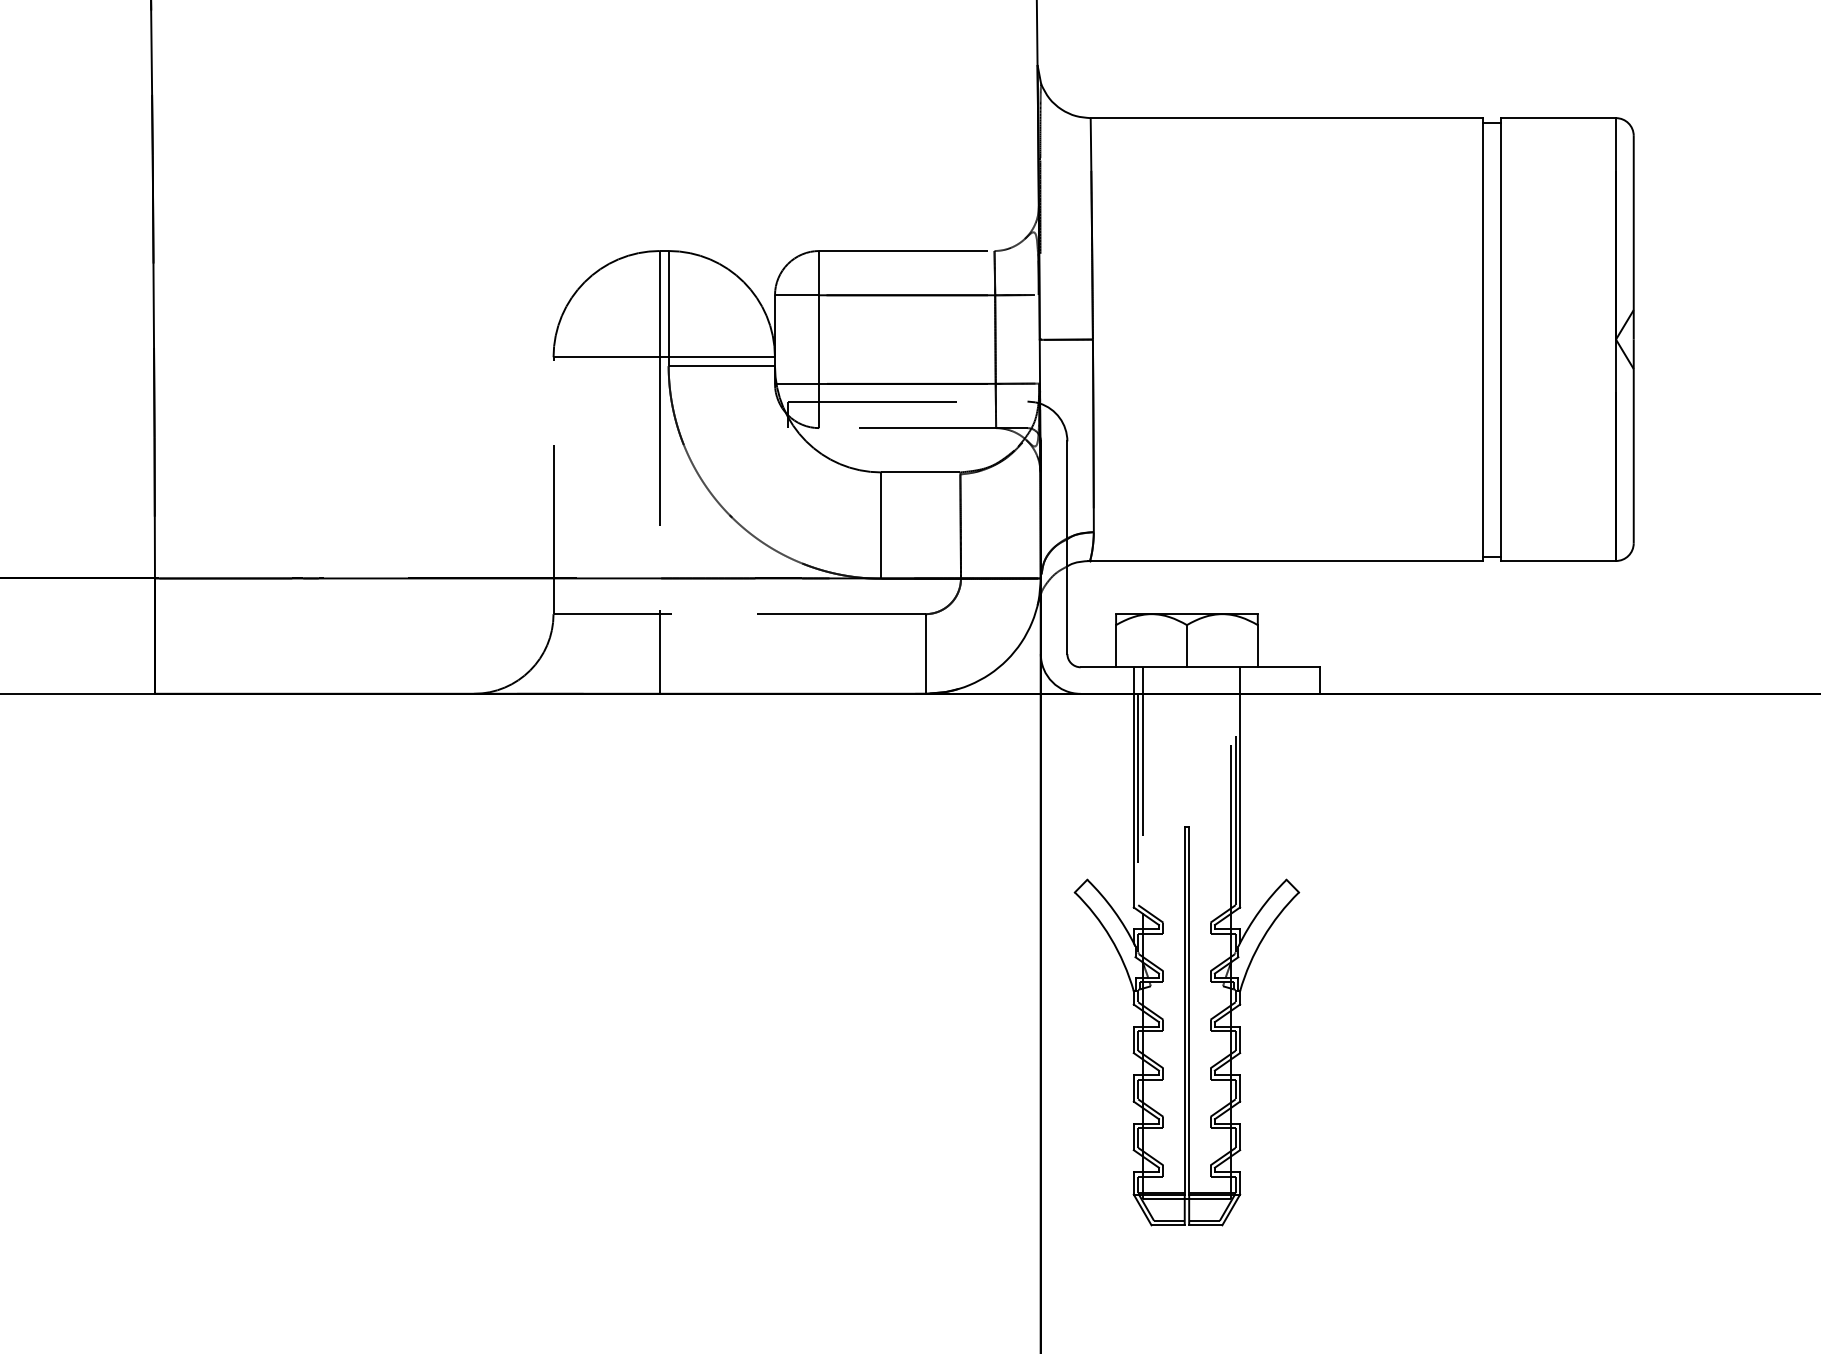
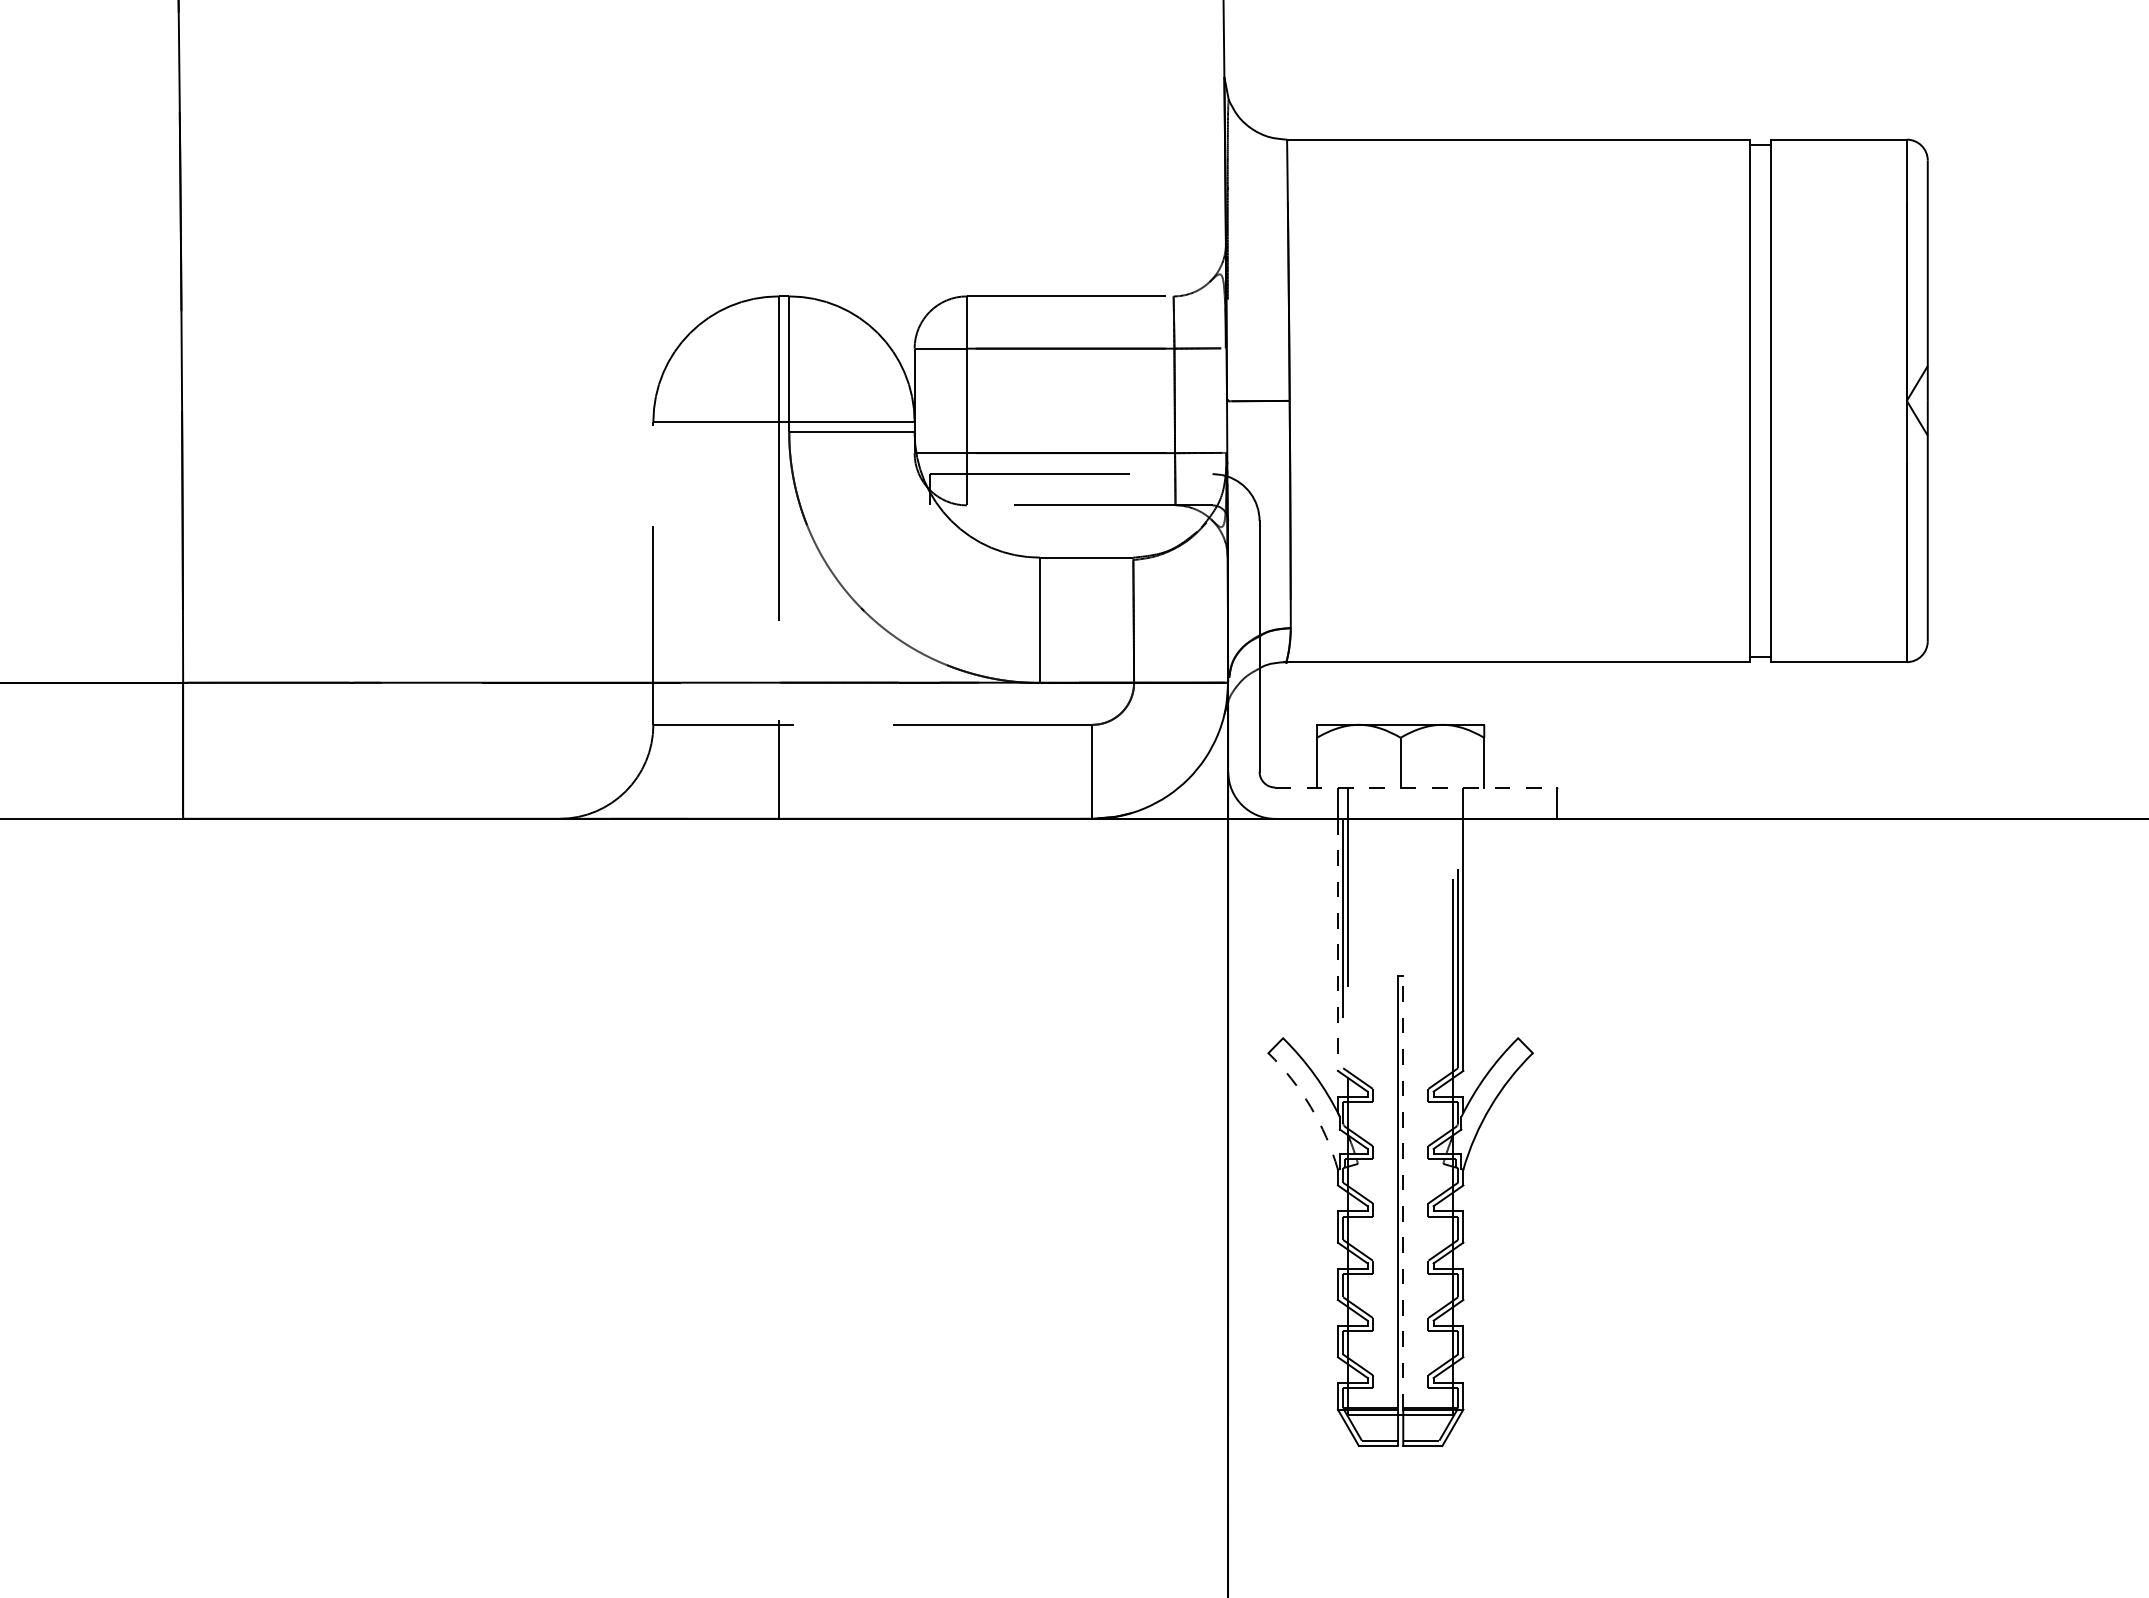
line: (1200, 667) -> (1416, 787), solid -> dashed
line: (1133, 801) -> (1337, 945), solid -> dashed
arc: (1110, 937) -> (1310, 1106), solid -> dashed
line: (1189, 1010) -> (1403, 1192), solid -> dashed

